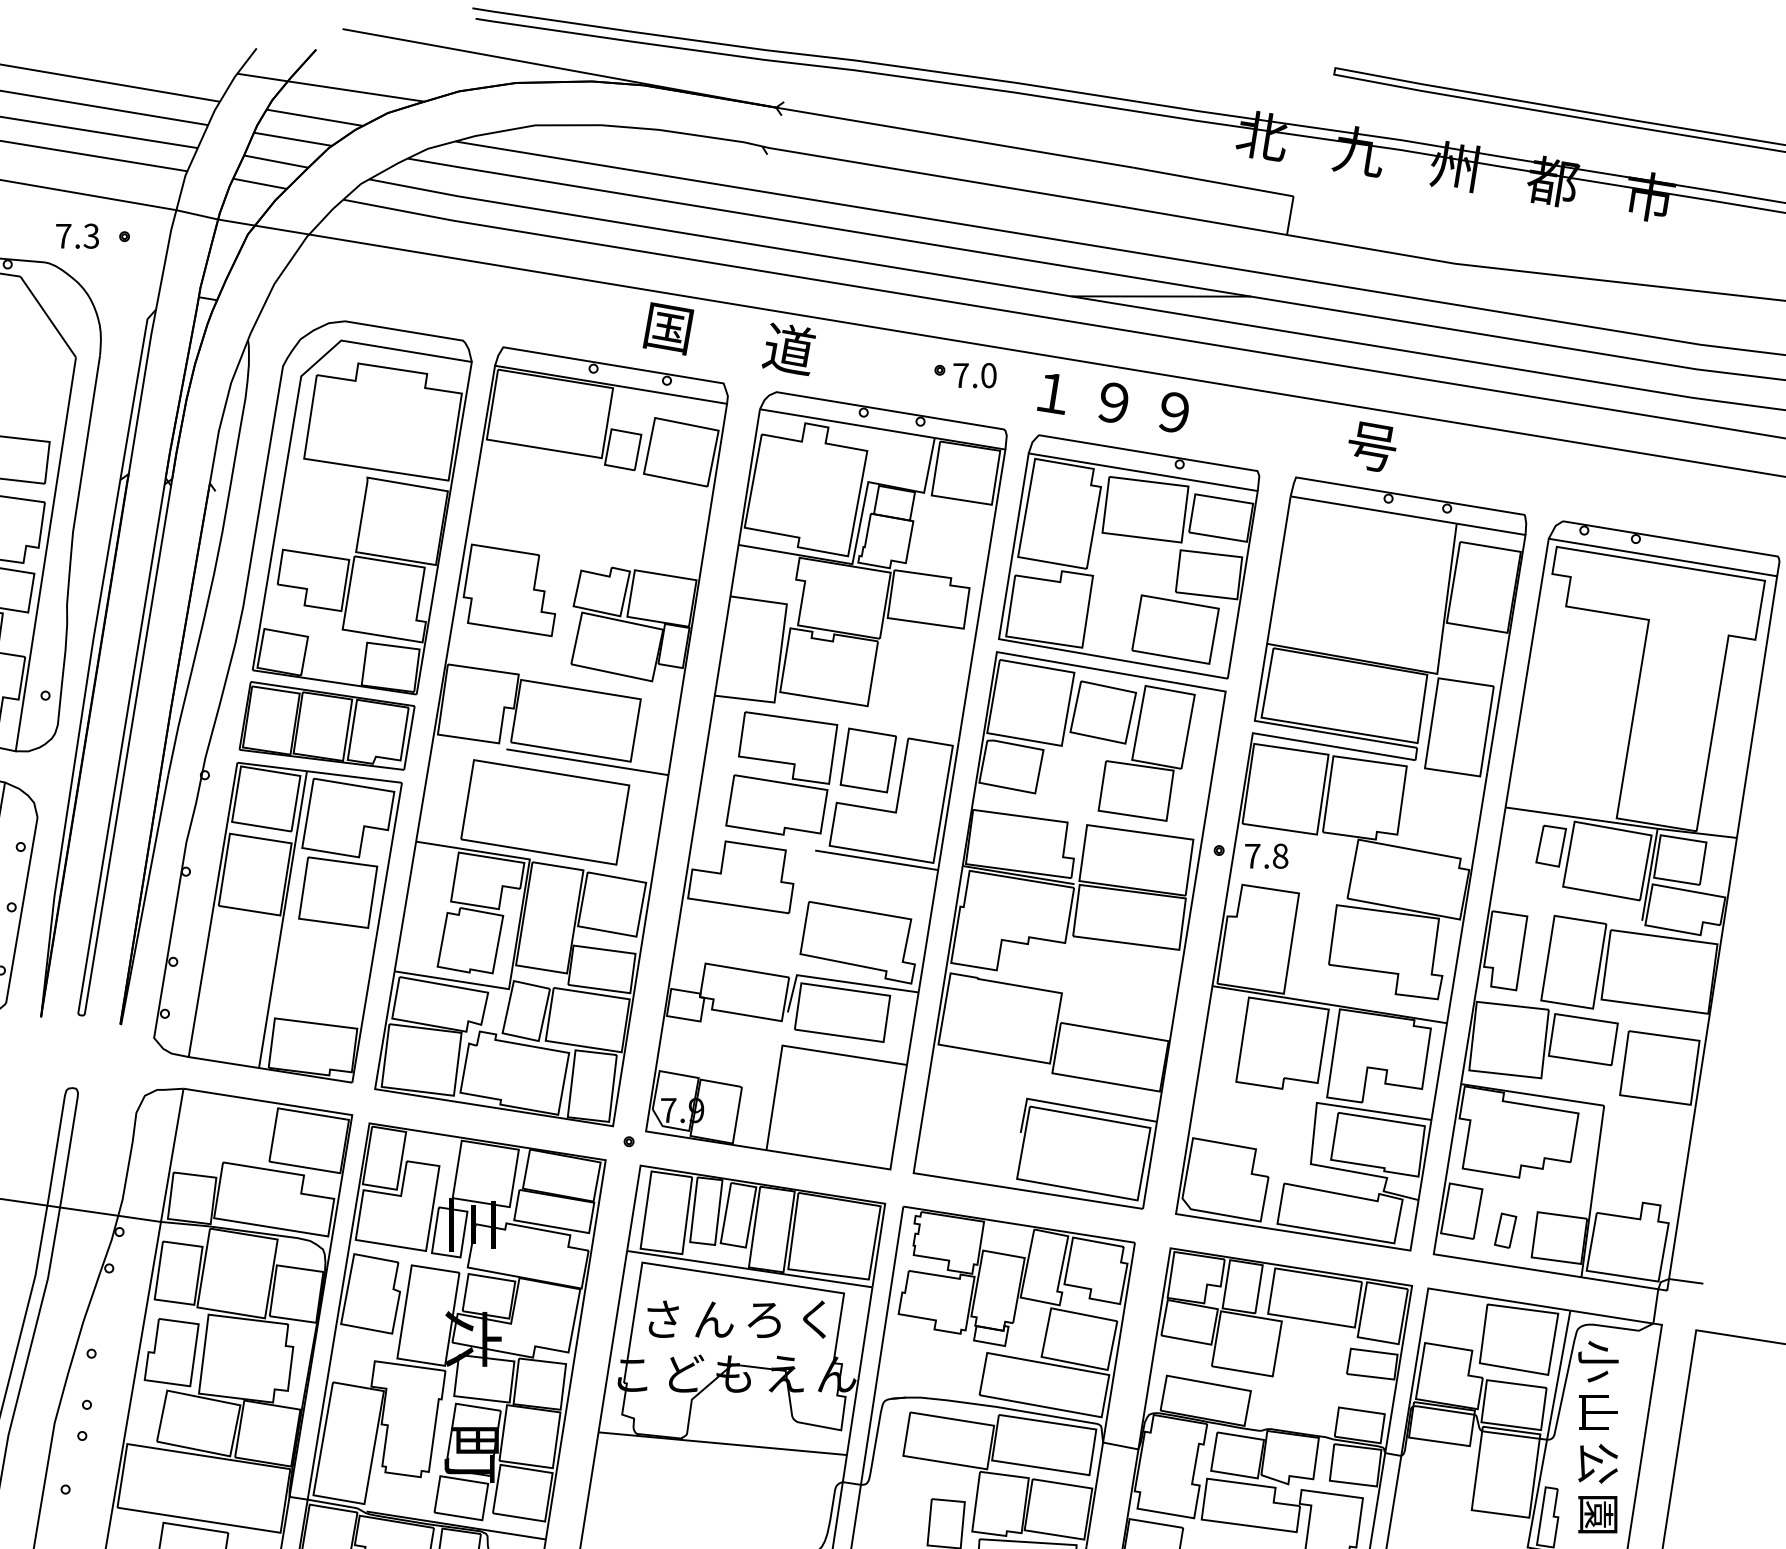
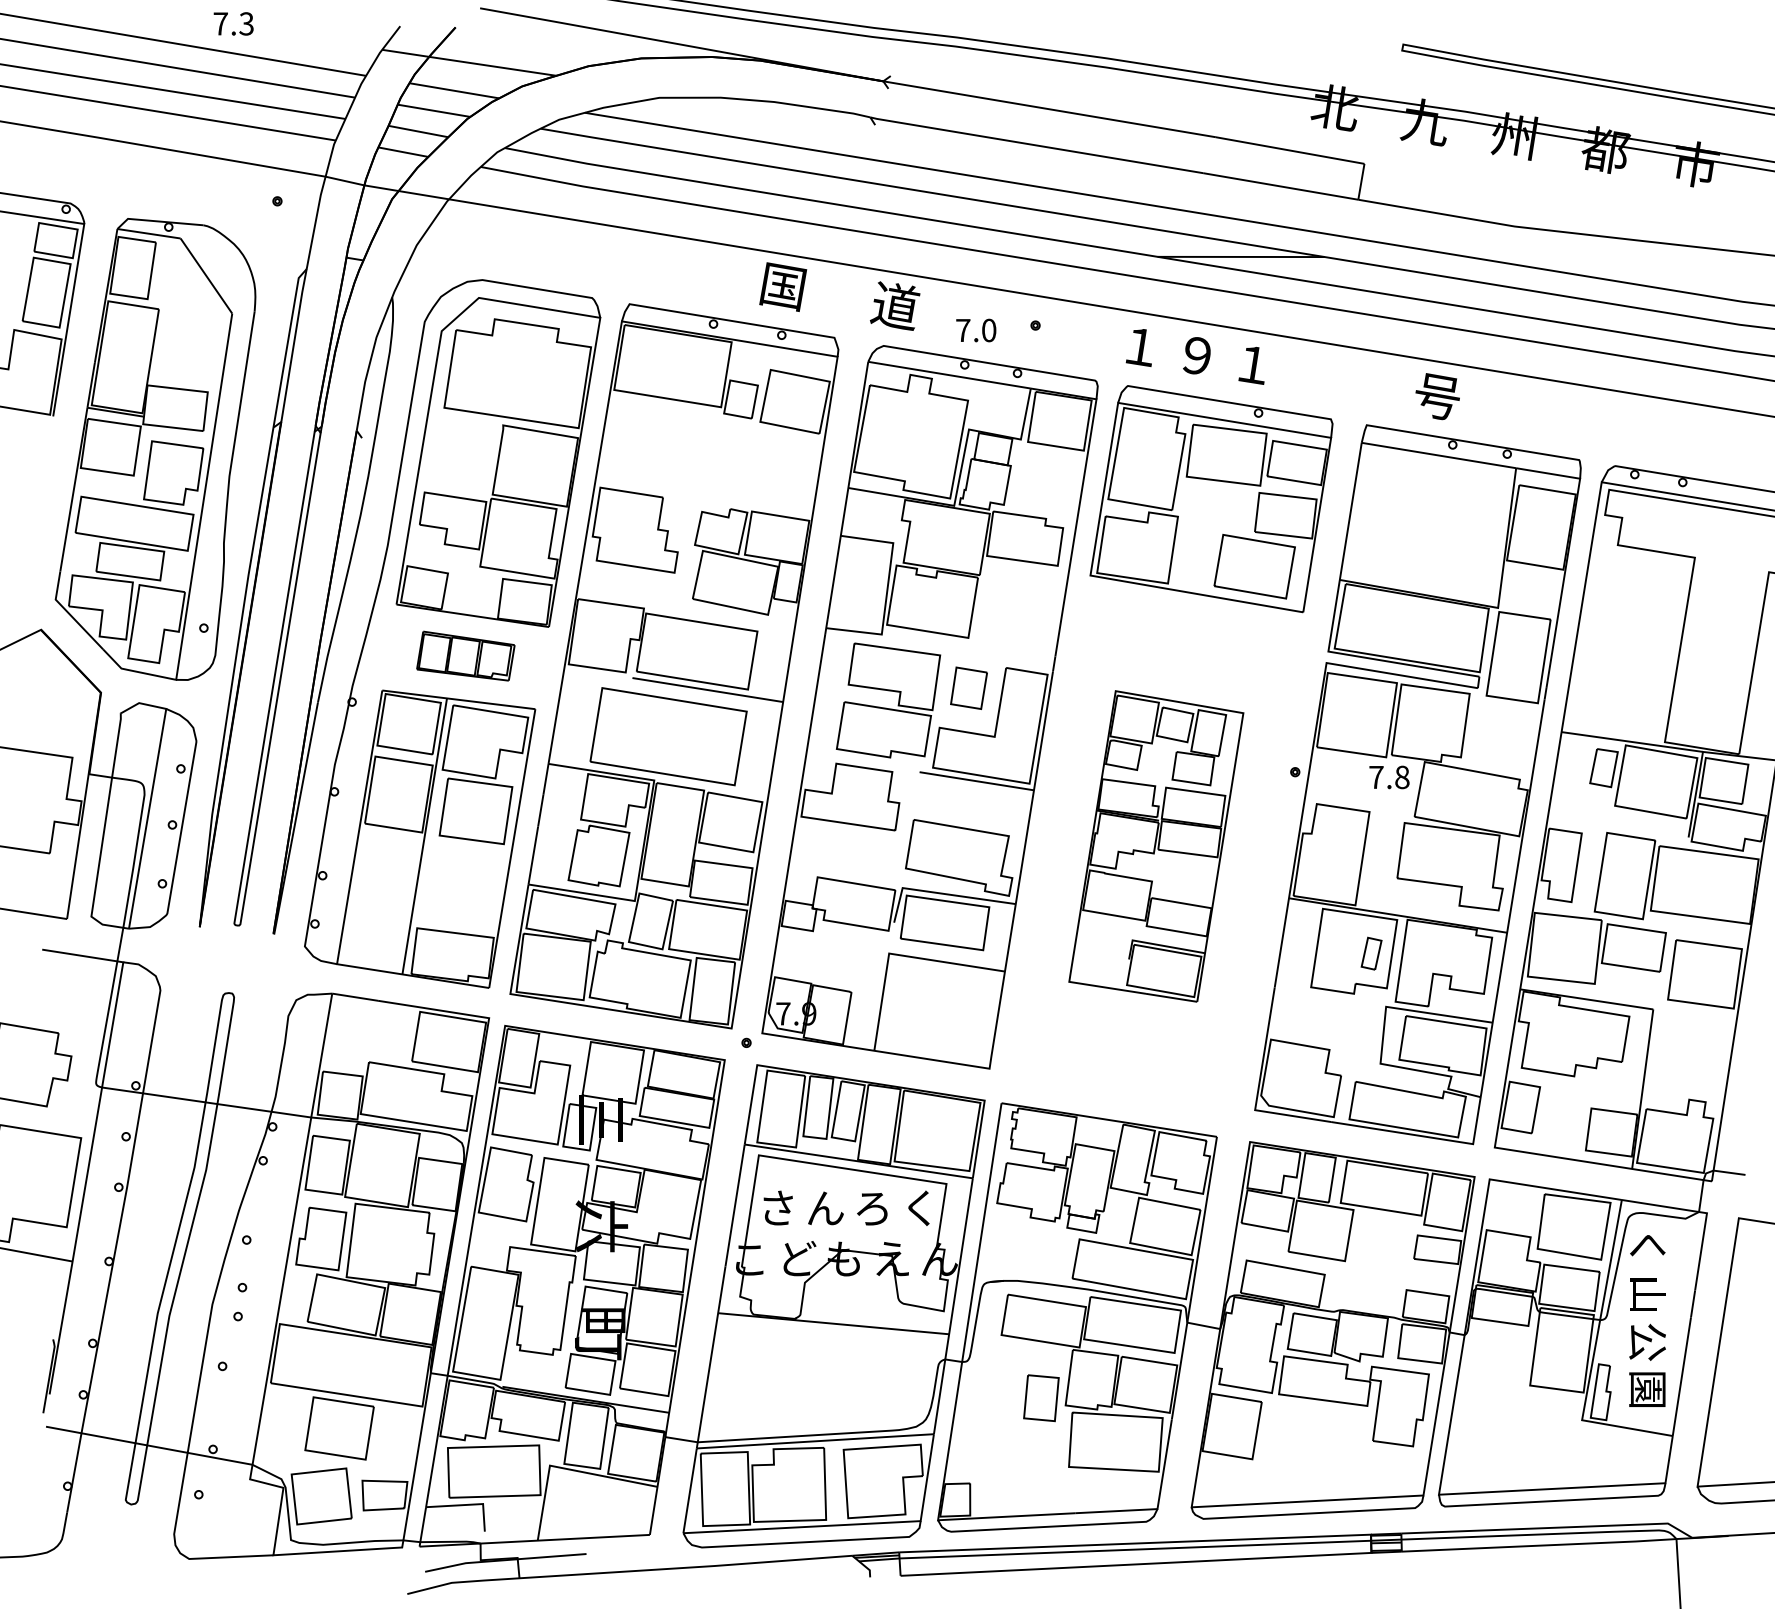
text: (77, 235) -> (233, 23), moved
text: (975, 375) -> (976, 330), moved
text: (1173, 413) -> (1252, 365), ９ -> １
part: (326, 725) -> (465, 655), size x0.6
part: (867, 759) -> (968, 687), size x0.7
text: (1266, 856) -> (1389, 777), moved
part: (1069, 930) -> (1156, 846), size x0.6
part: (1505, 1230) -> (1371, 953), moved
text: (1597, 1361) -> (1647, 1247), 小 -> く

